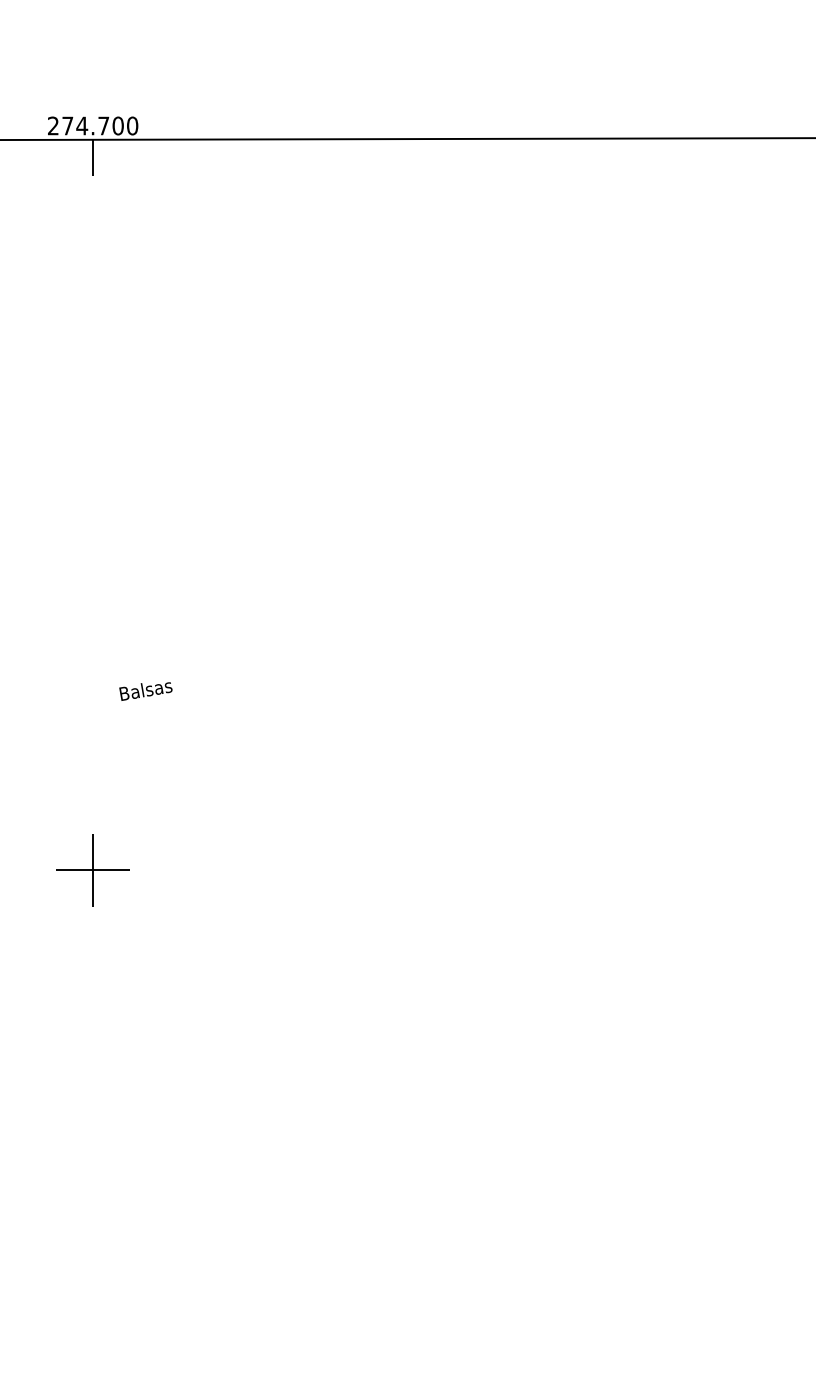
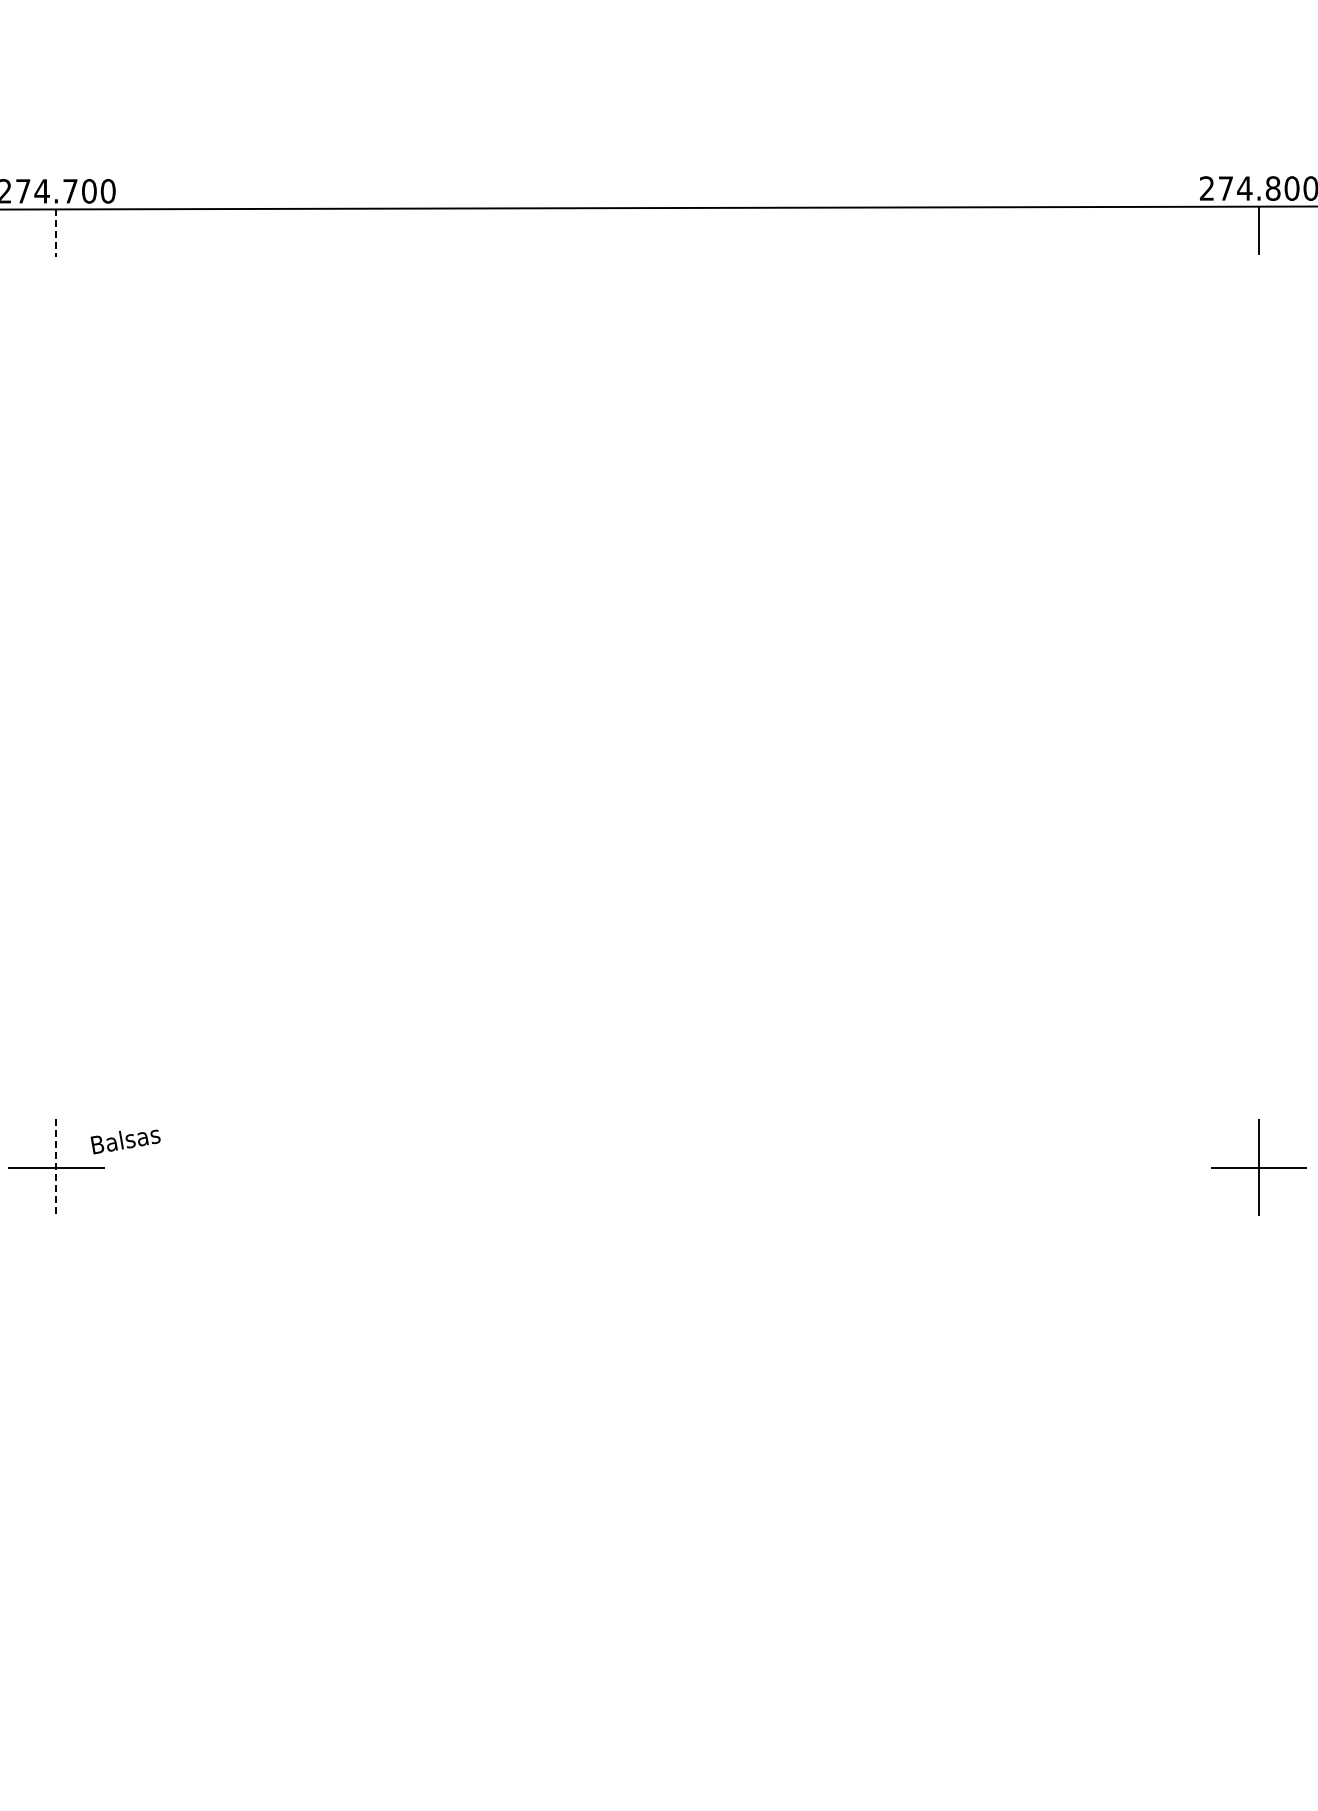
line: (93, 158) -> (56, 233), solid -> dashed
text: (145, 691) -> (125, 1141), moved
line: (93, 871) -> (56, 1168), solid -> dashed

